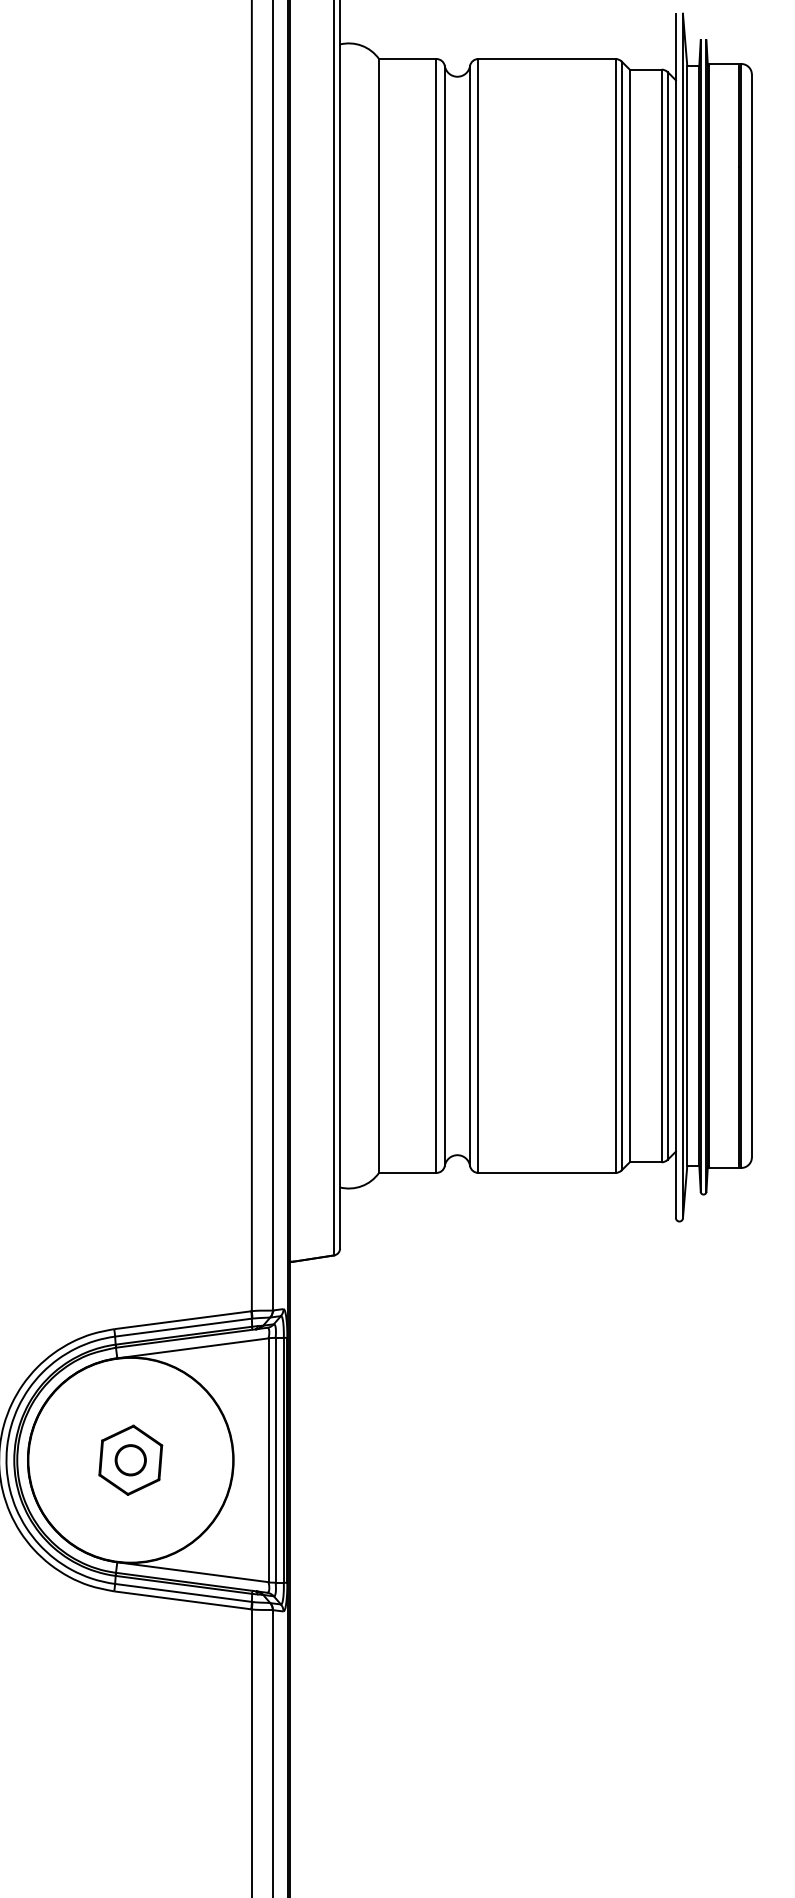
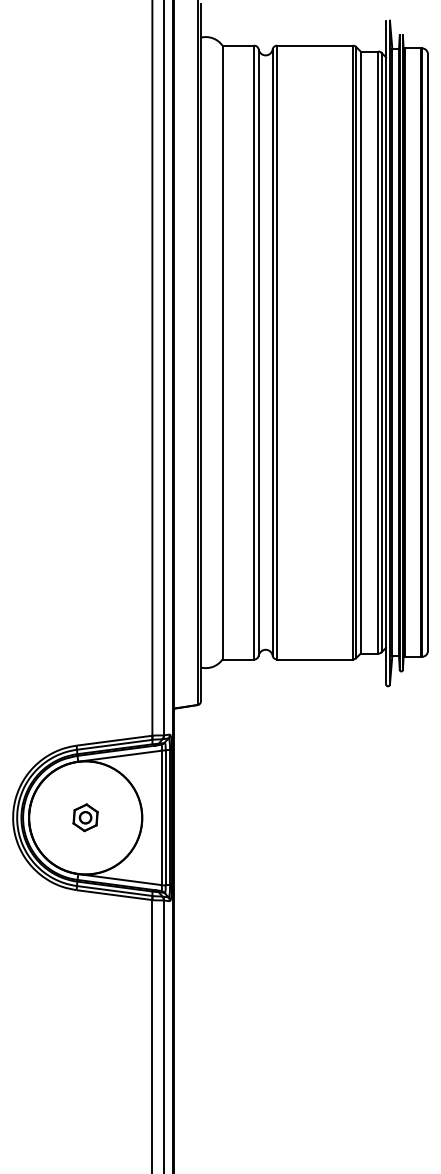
part: (130, 1459) -> (85, 817), size x0.7

